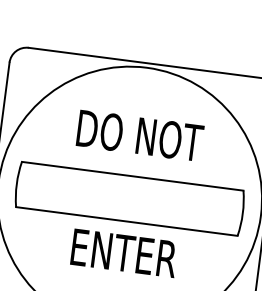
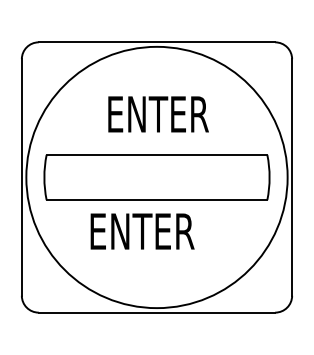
text: (140, 135) -> (159, 114), DO NOT -> ENTER
text: (124, 253) -> (142, 231), moved

